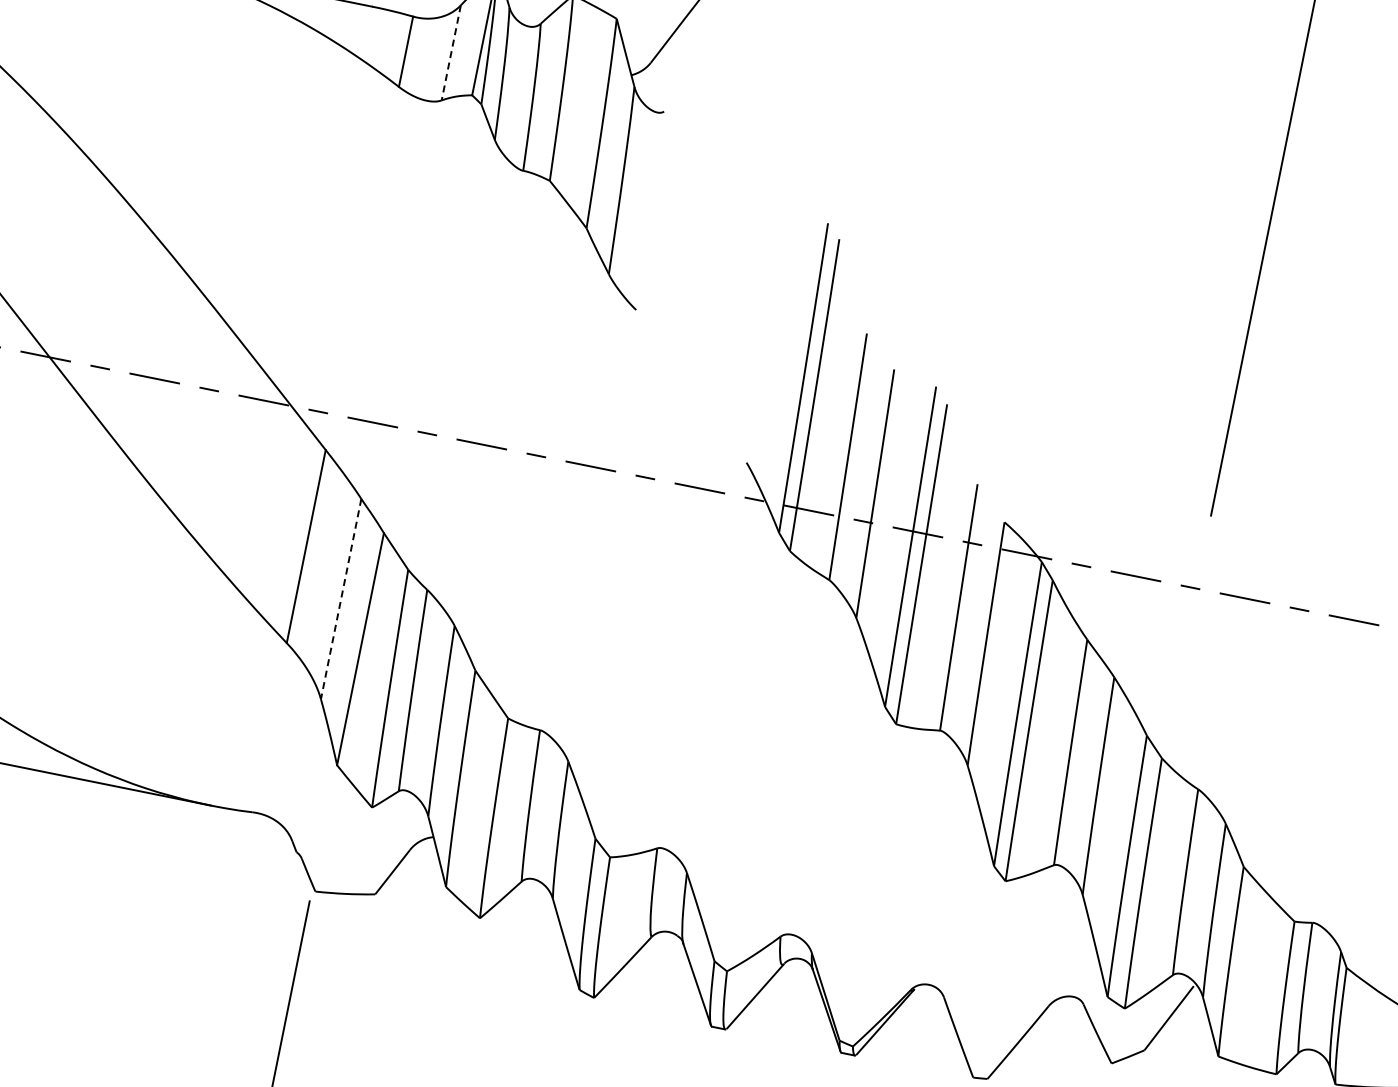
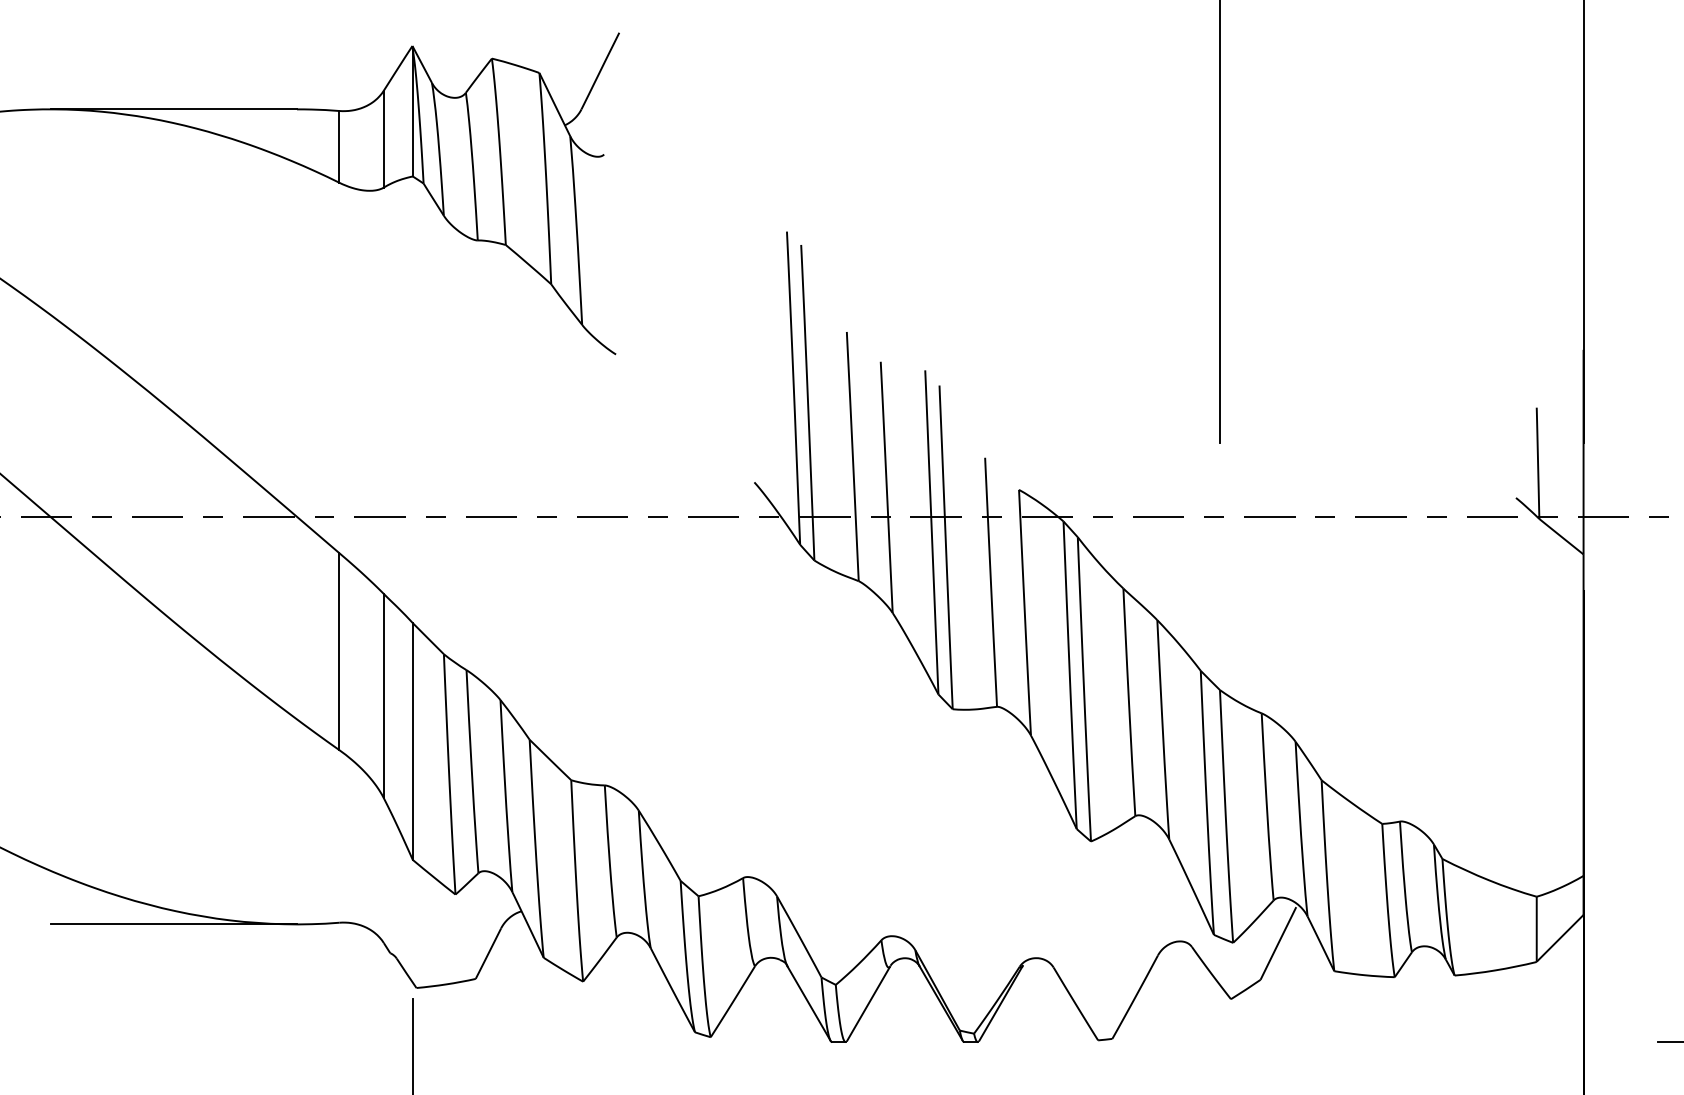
line: (450, 53) -> (383, 139), dashed -> solid
line: (340, 599) -> (383, 696), dashed -> solid

